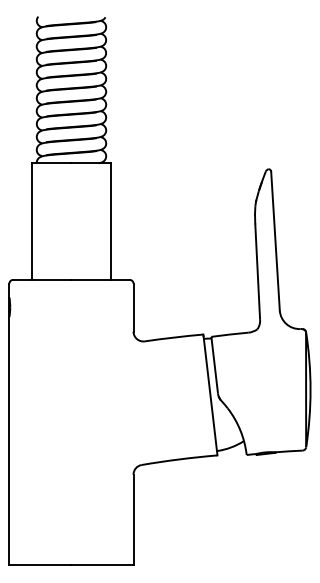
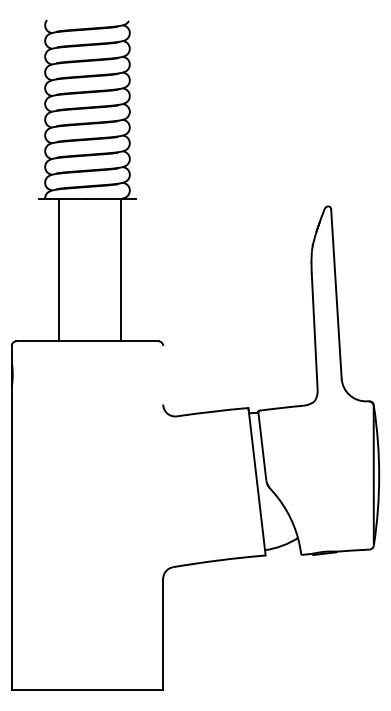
line: (32, 221) -> (59, 270), moved
line: (110, 221) -> (120, 270), moved
line: (133, 307) -> (163, 374), removed

